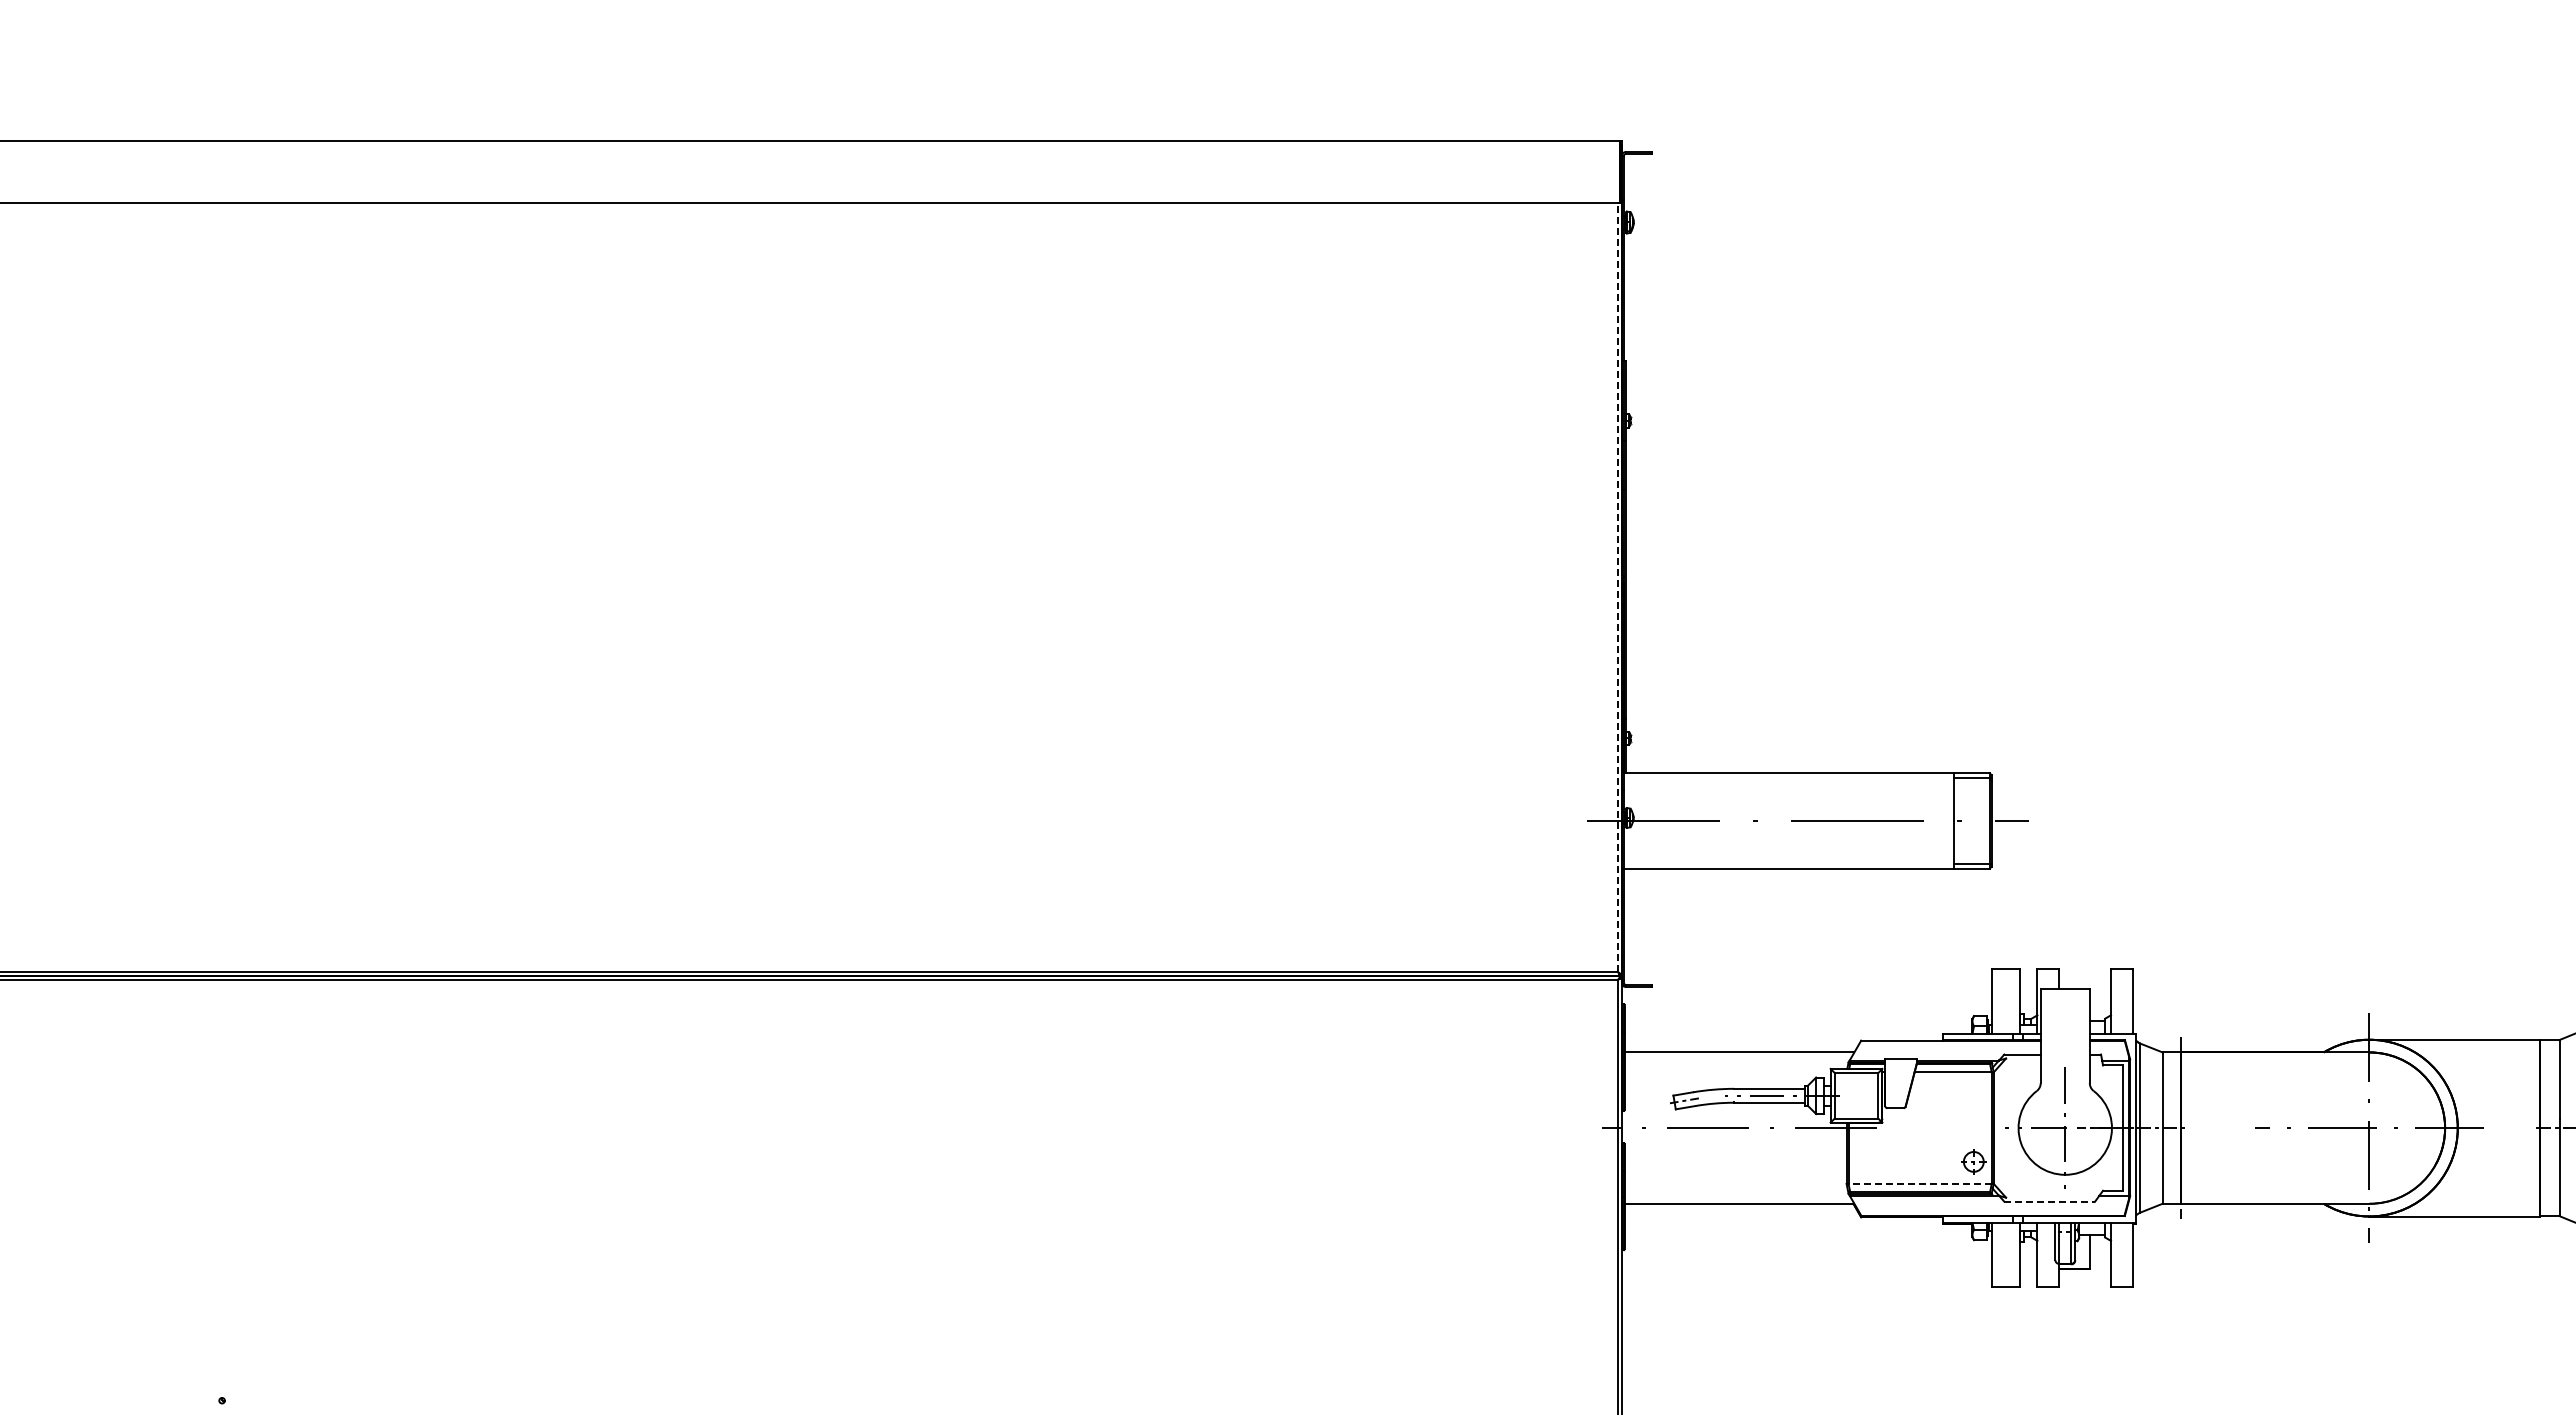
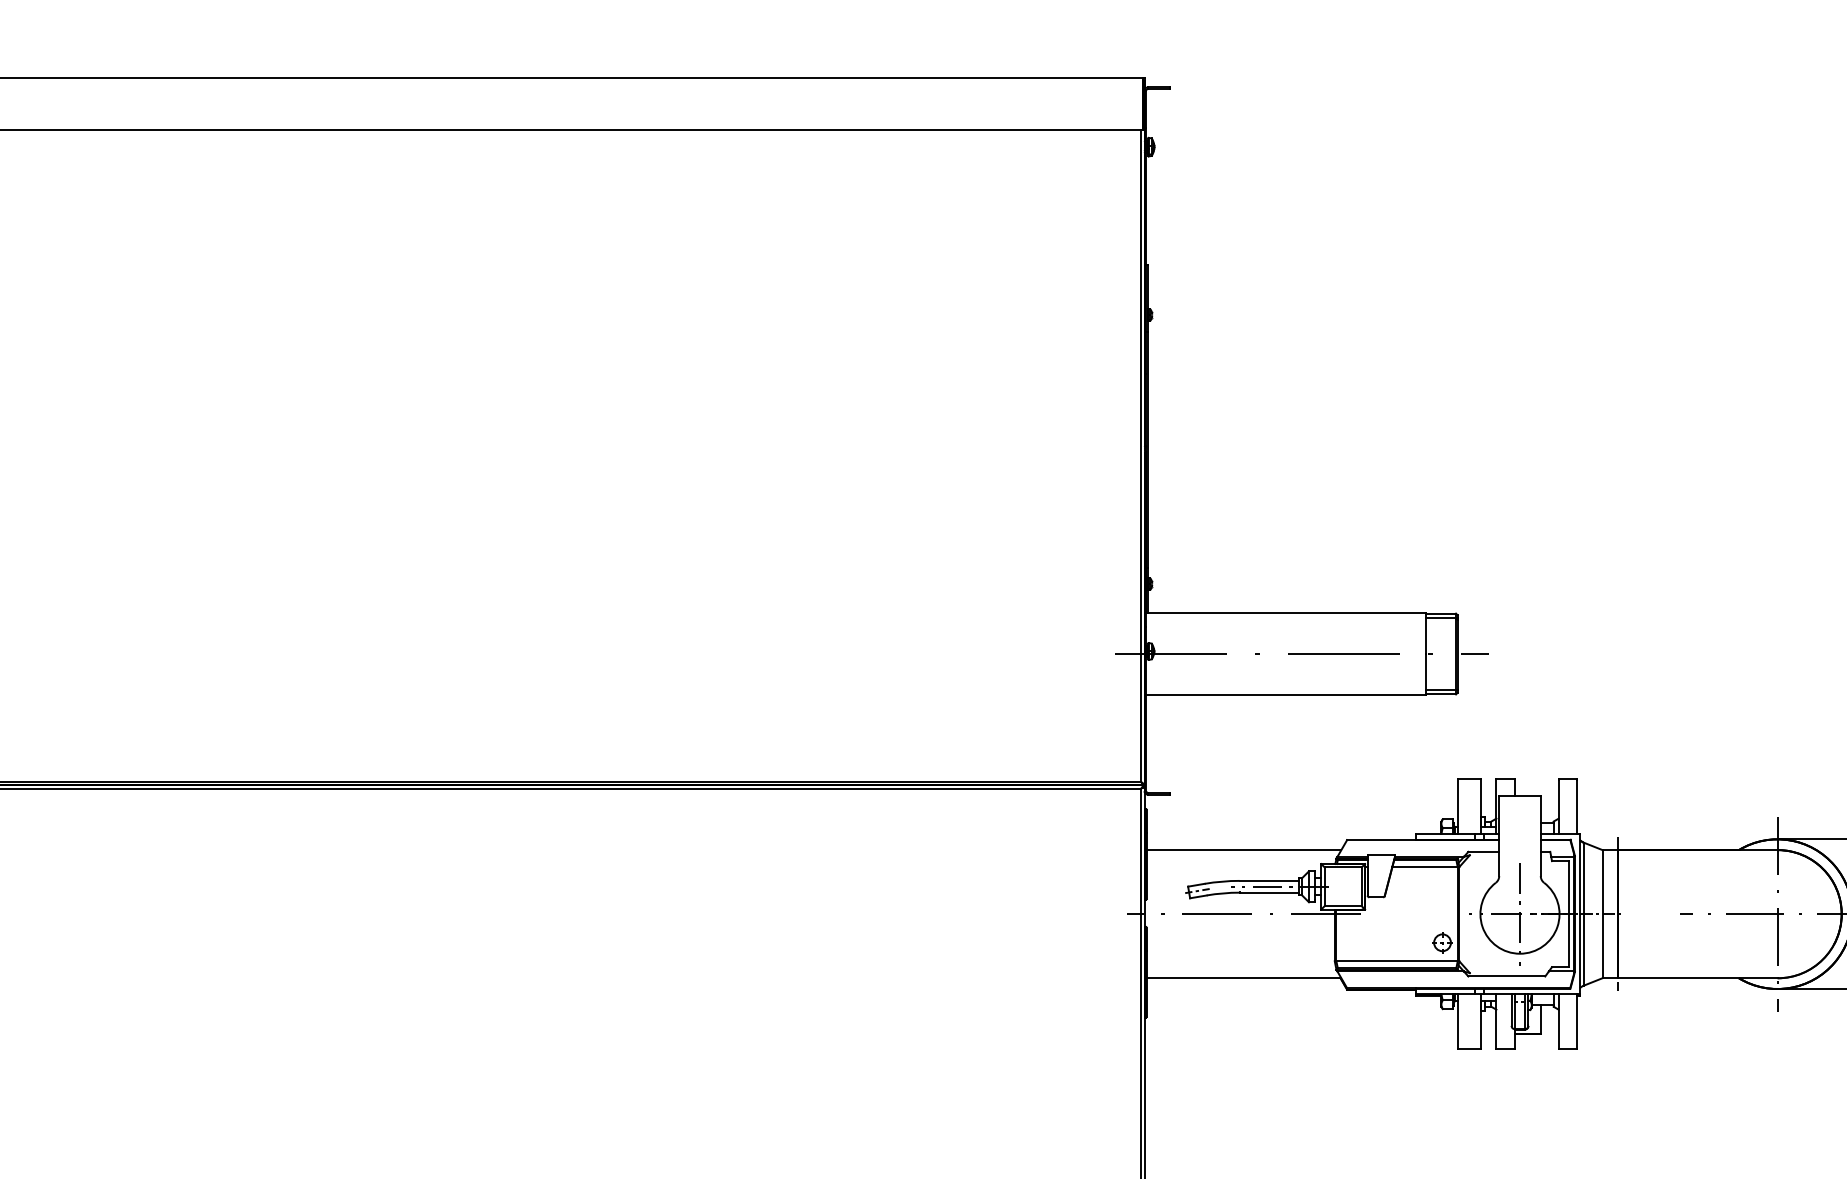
line: (1617, 587) -> (1140, 456), dashed -> solid
line: (1920, 1183) -> (1397, 961), dashed -> solid
line: (2050, 1201) -> (1507, 976), dashed -> solid

